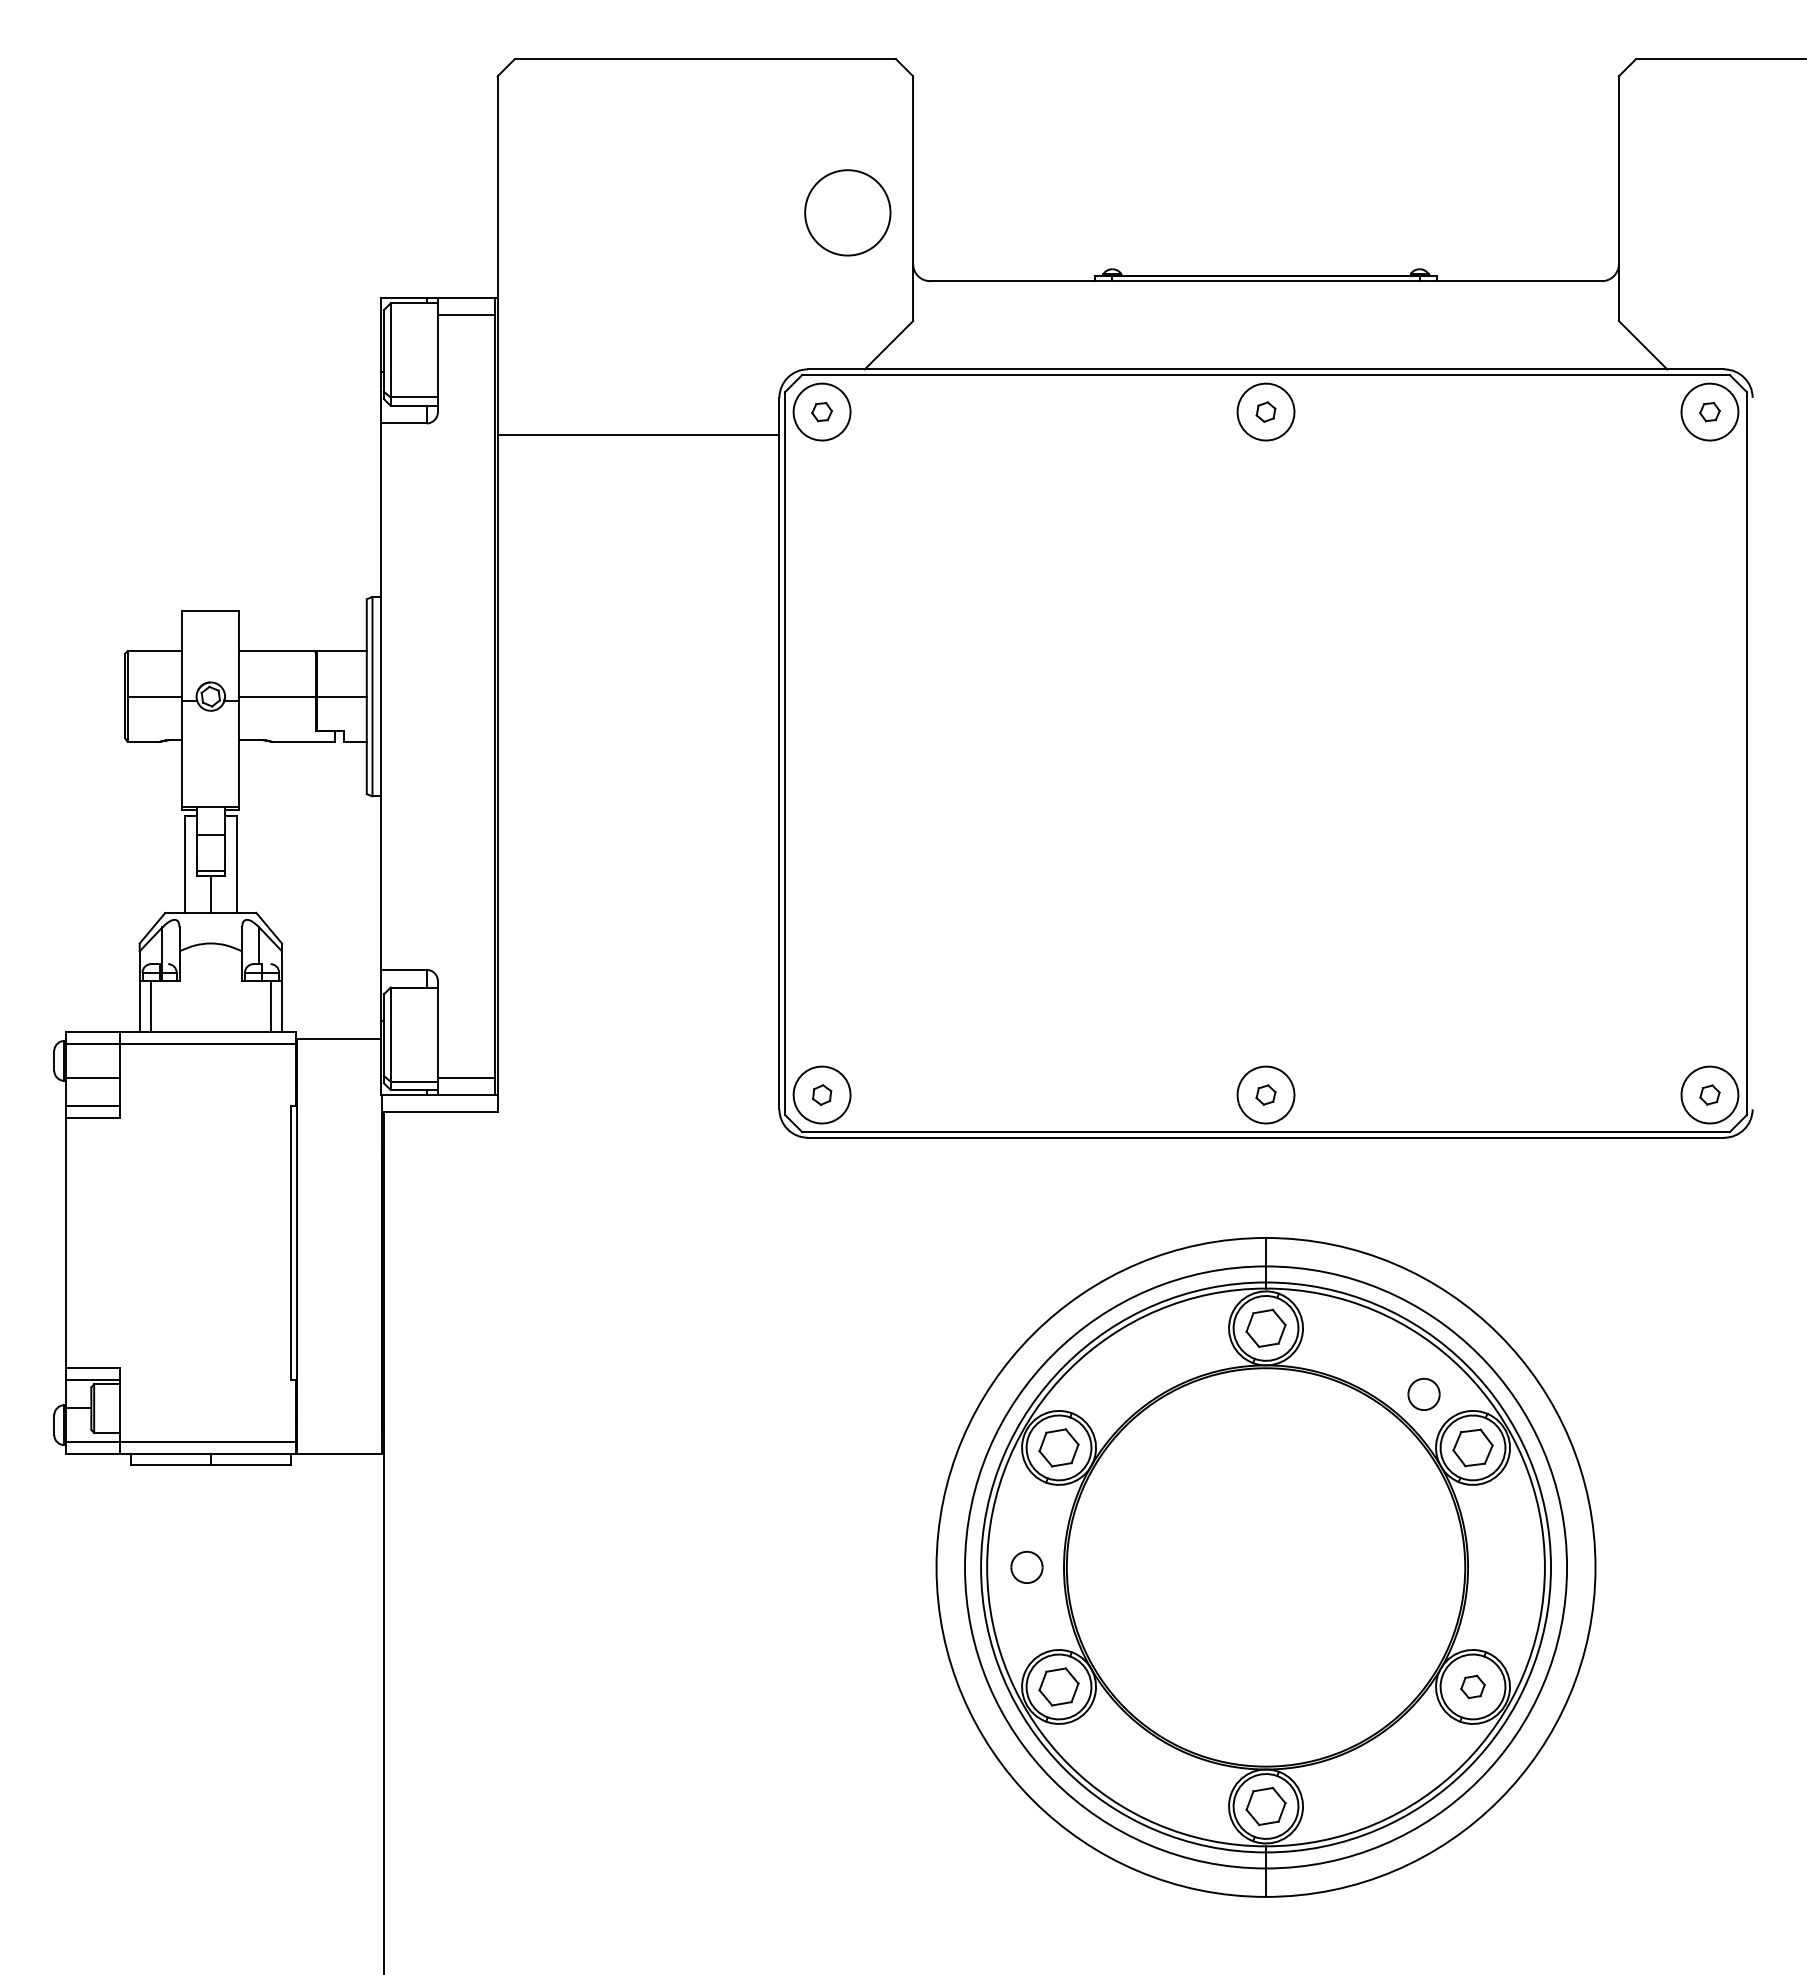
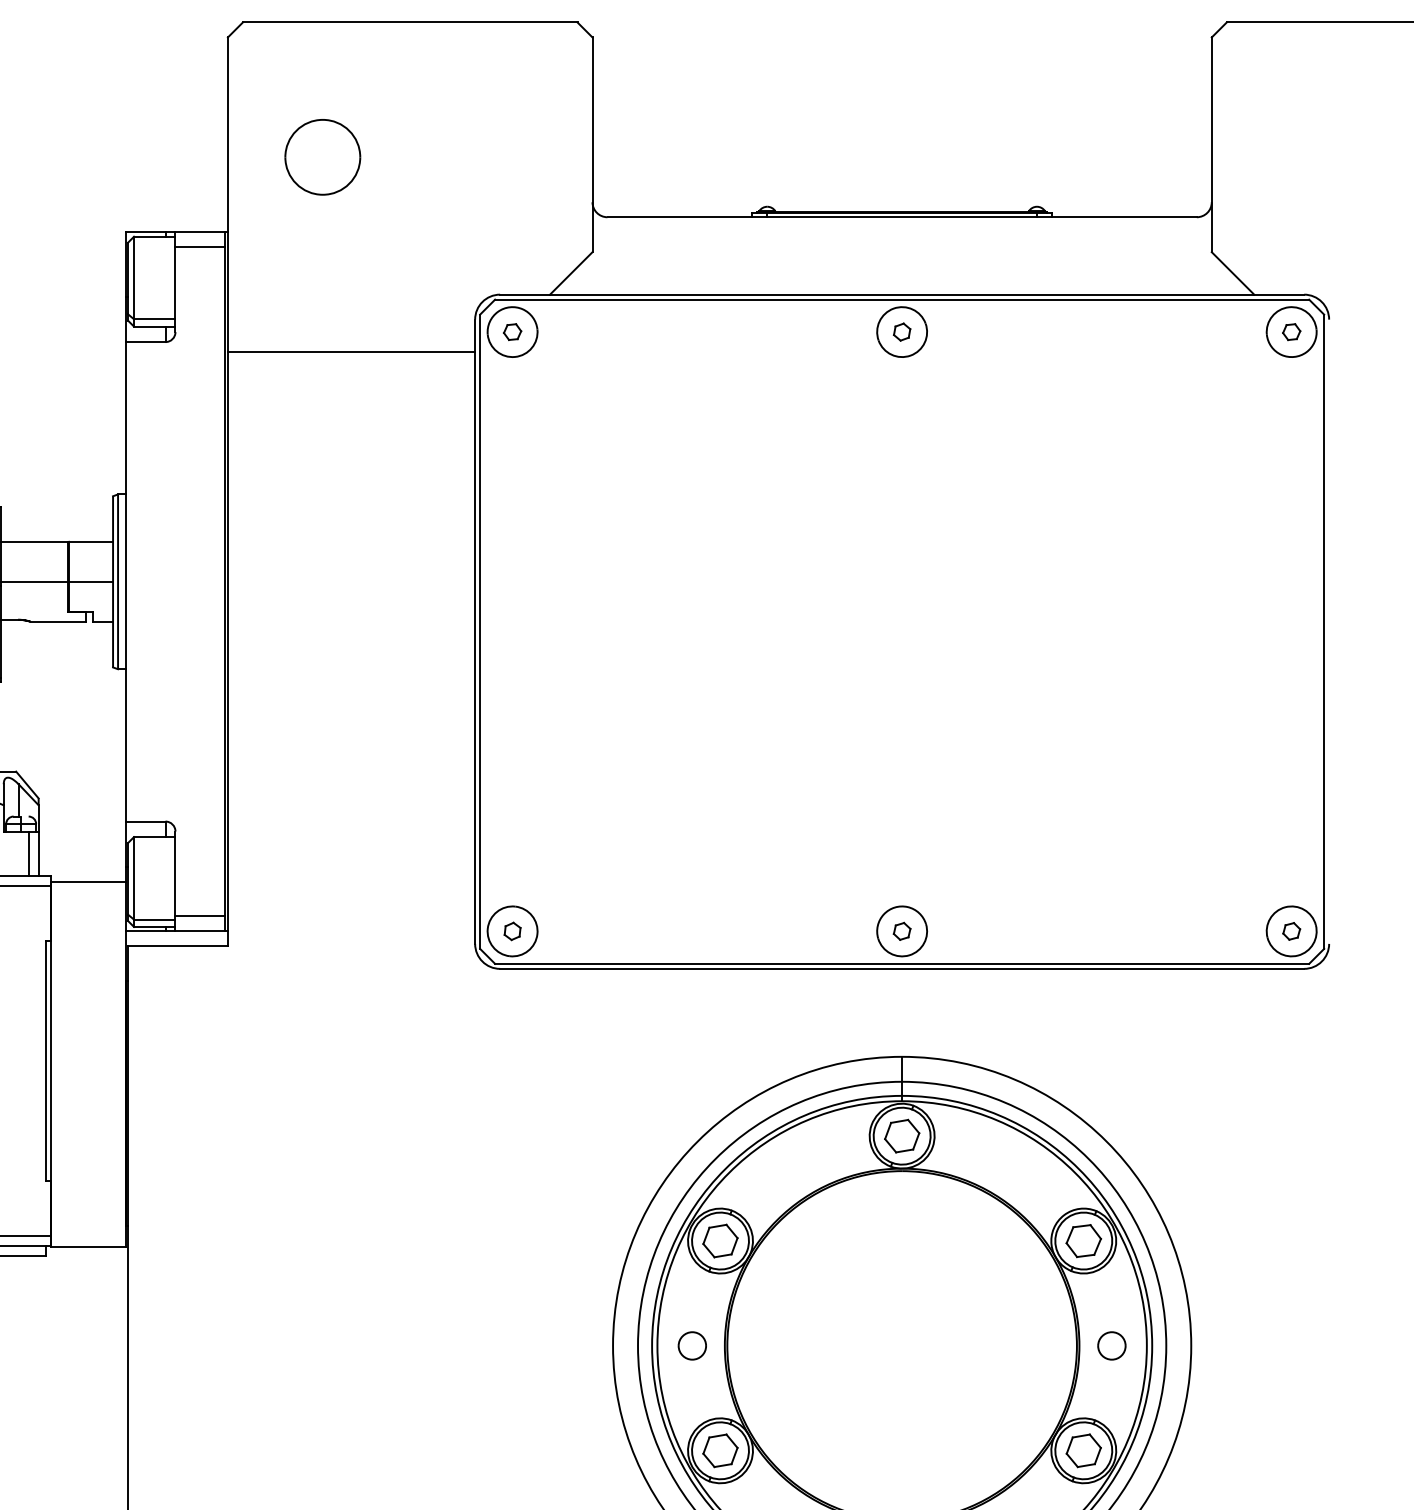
part: (847, 212) -> (322, 156), moved
part: (1423, 1393) -> (1111, 1345), moved
part: (1472, 1686) -> (1083, 1450), size x1.67

